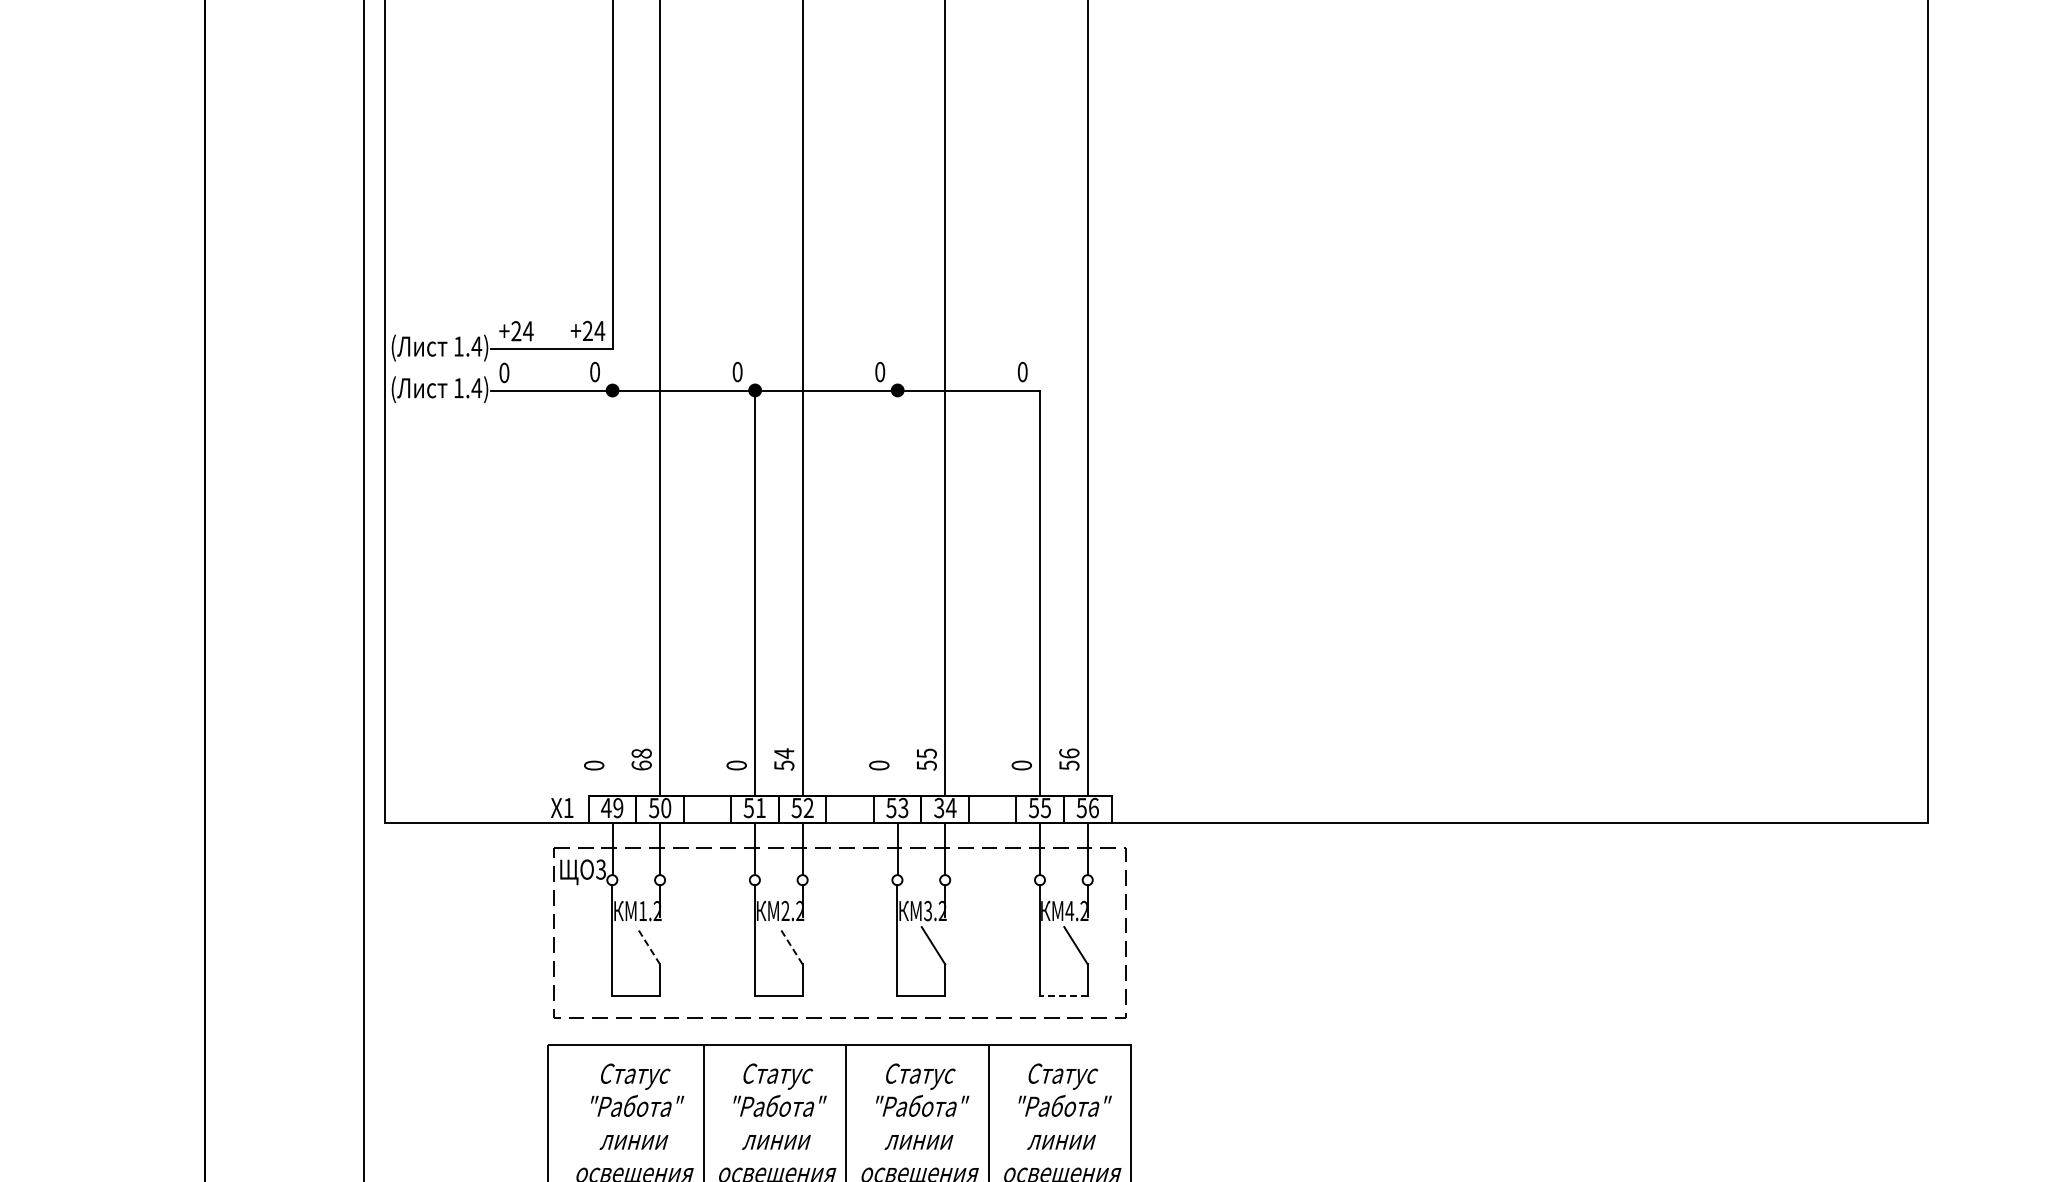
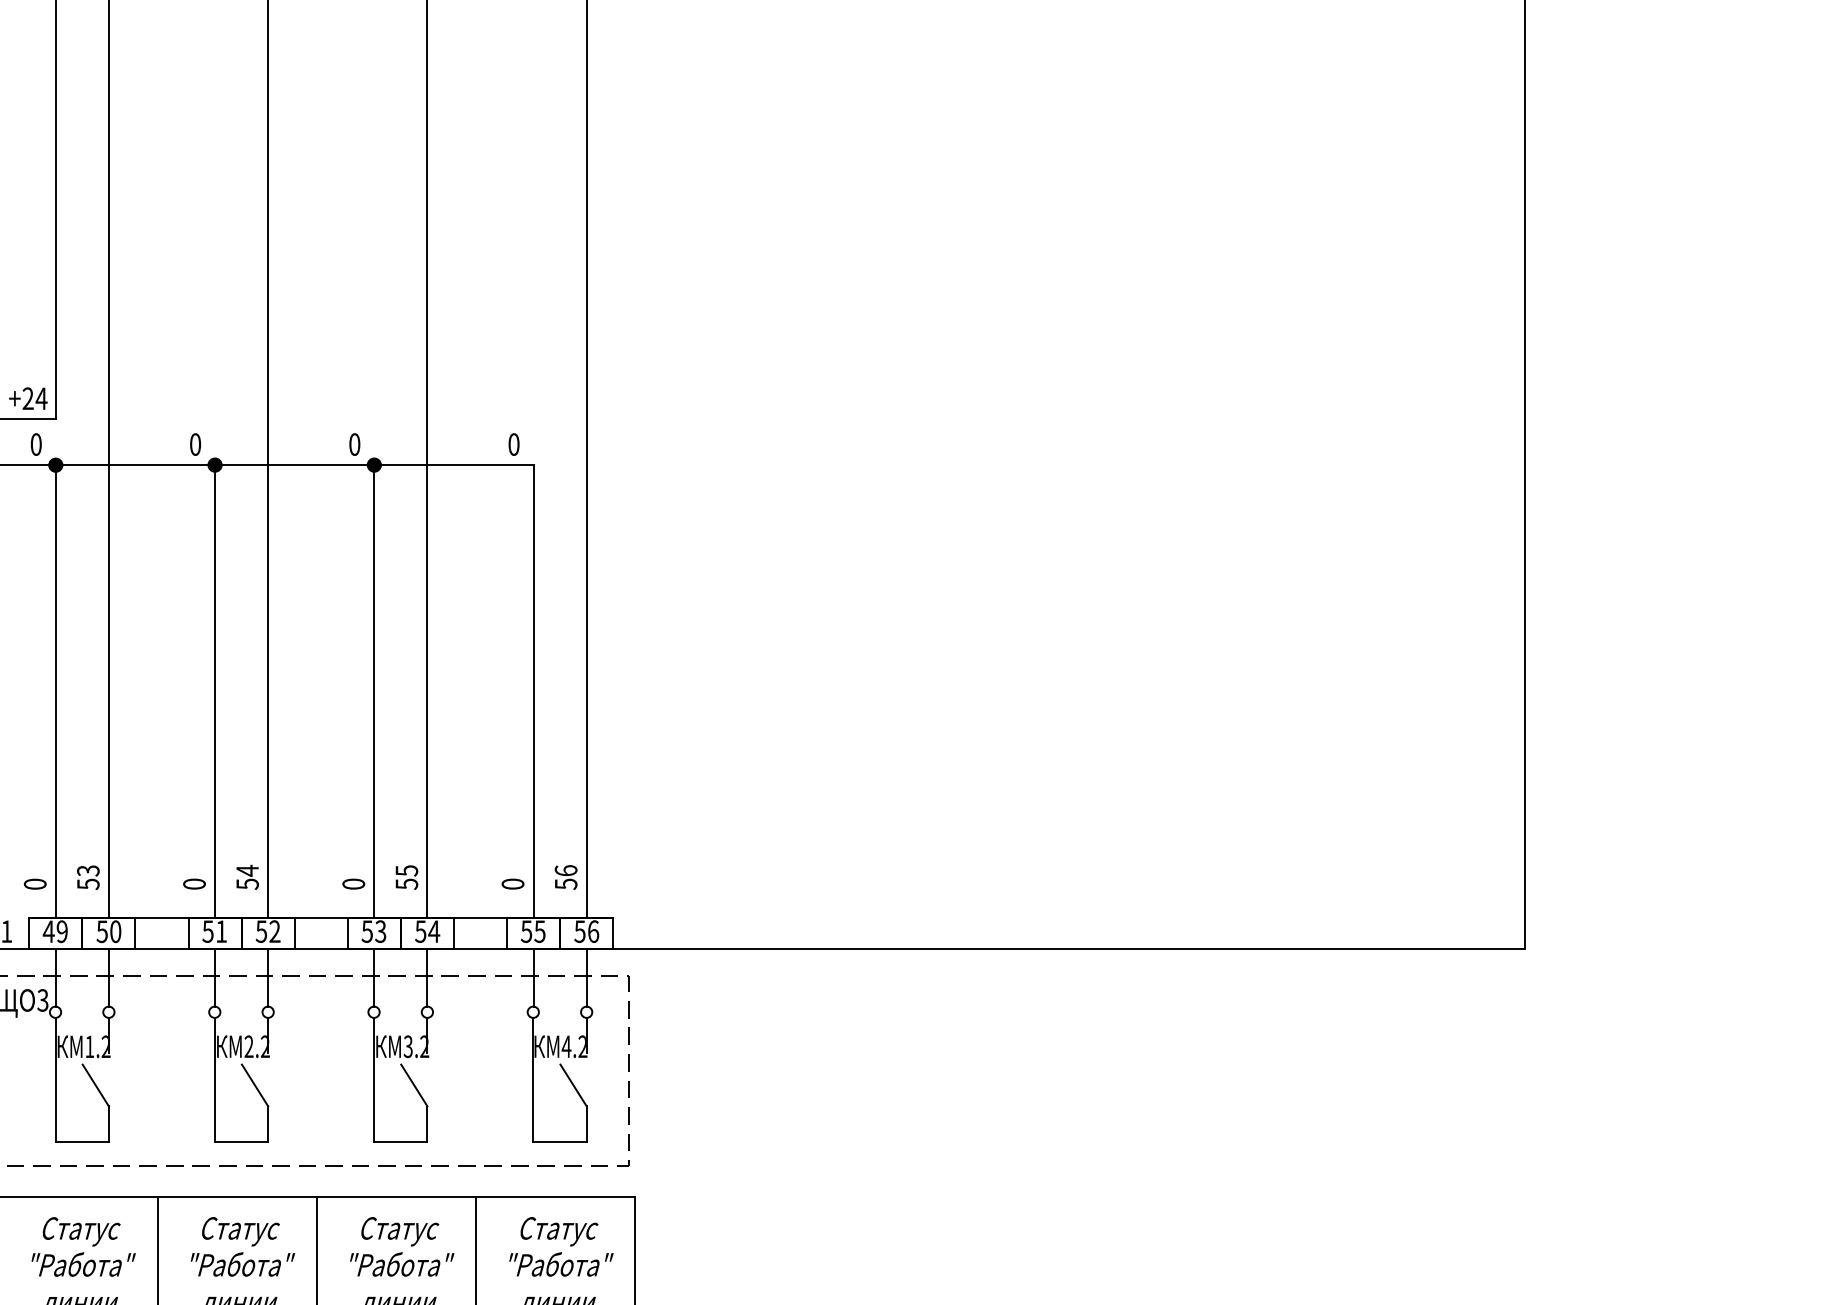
line: (612, 592) -> (55, 690), added
line: (897, 592) -> (374, 690), added
text: (641, 759) -> (88, 877), 68 -> 53
text: (939, 807) -> (421, 931), 34 -> 54
line: (648, 945) -> (95, 1085), dashed -> solid
line: (790, 945) -> (254, 1085), dashed -> solid
line: (1063, 996) -> (559, 1142), dashed -> solid

